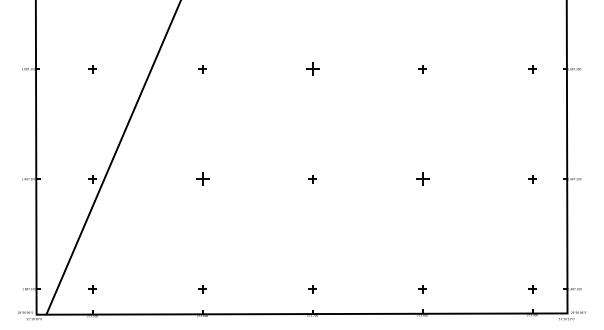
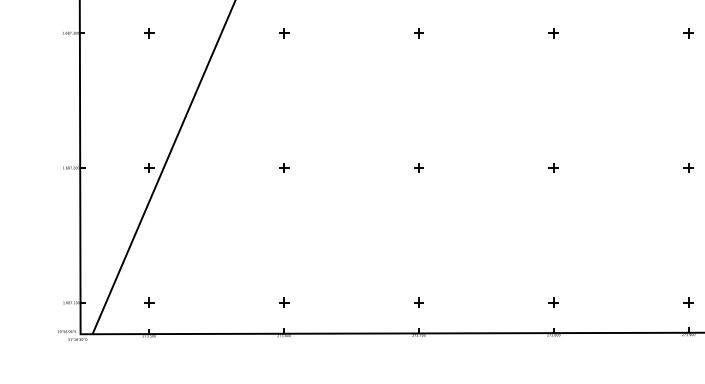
part: (312, 69) -> (418, 33), size x0.62
part: (202, 179) -> (283, 168), size x0.62
part: (422, 179) -> (553, 168), size x0.62

